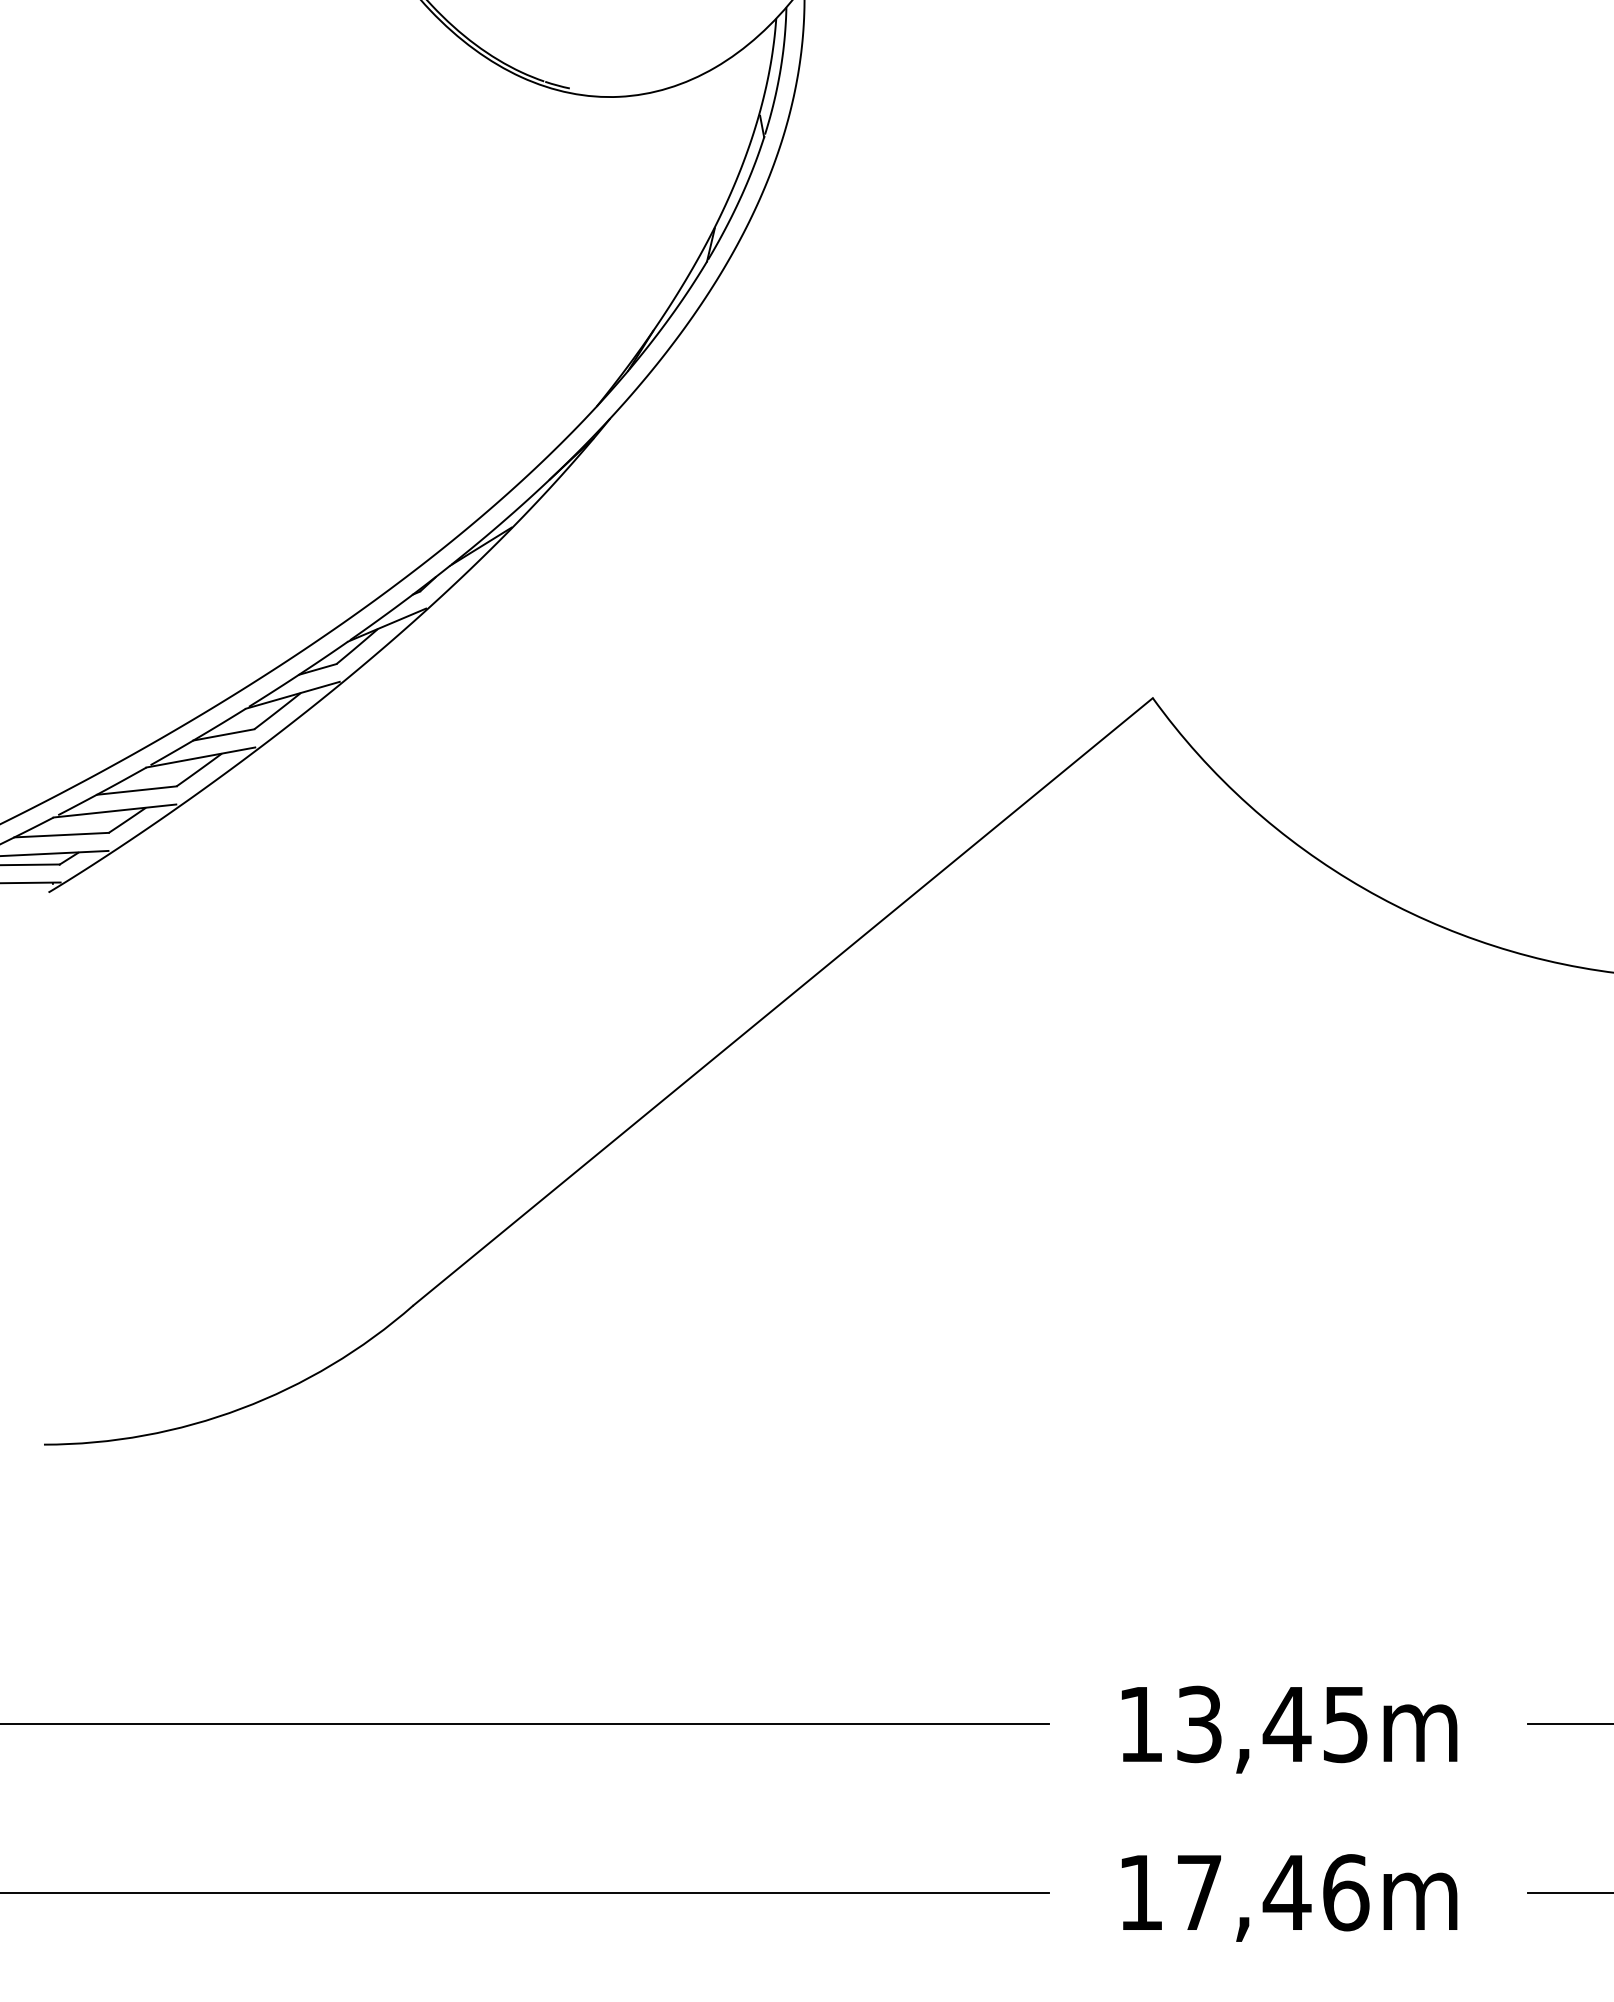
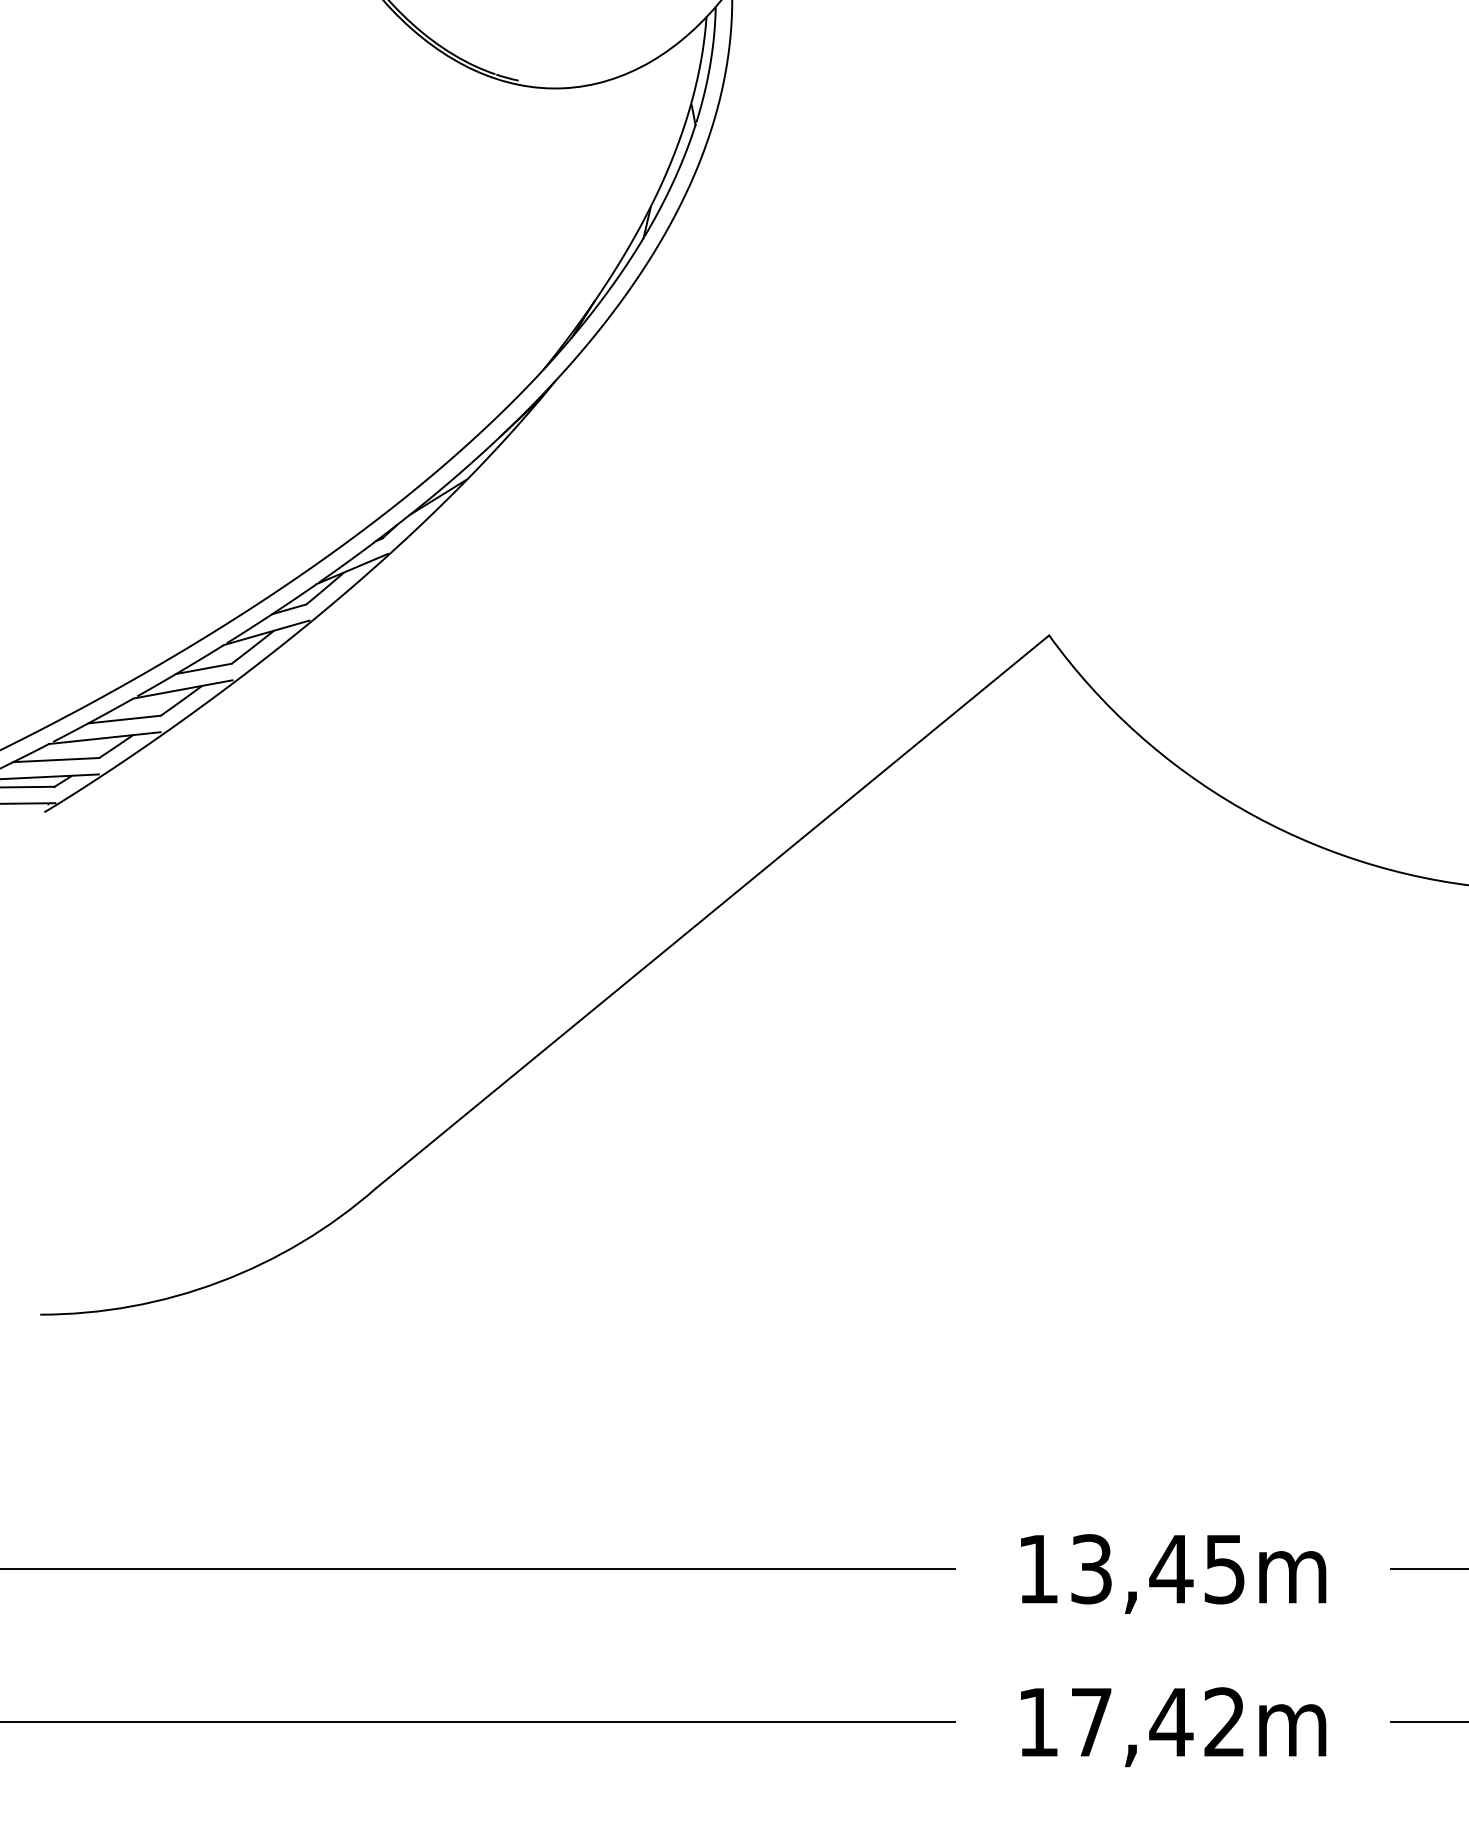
text: (1346, 1892) -> (1225, 1722), 17,46m -> 17,42m

